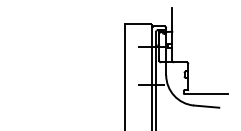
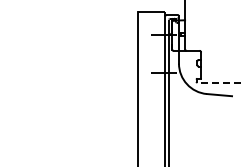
line: (205, 94) -> (218, 82), solid -> dashed

